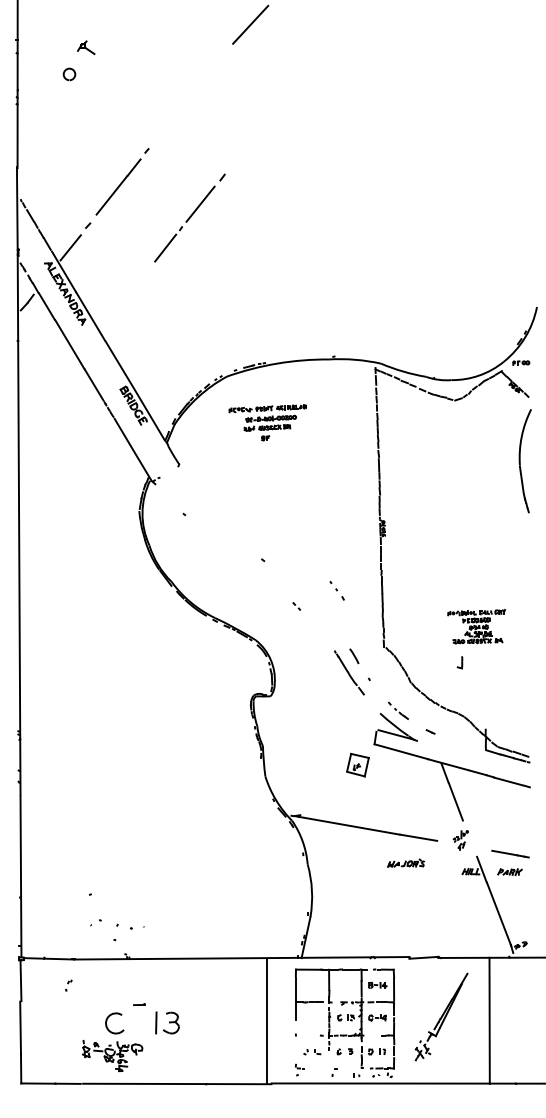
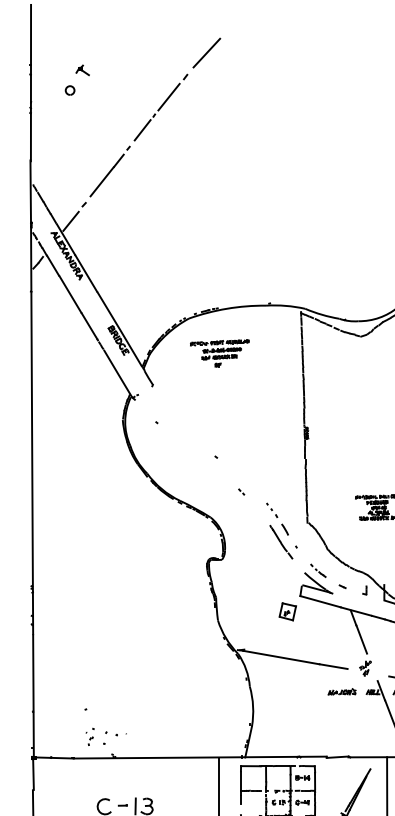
part: (189, 217) -> (160, 107), moved
part: (336, 590) -> (271, 510), moved
part: (459, 662) -> (364, 590), moved
part: (405, 862) -> (341, 691), moved
part: (68, 985) -> (90, 741), moved
line: (139, 1004) -> (122, 805), moved

